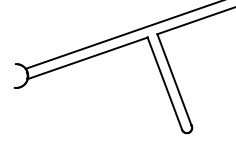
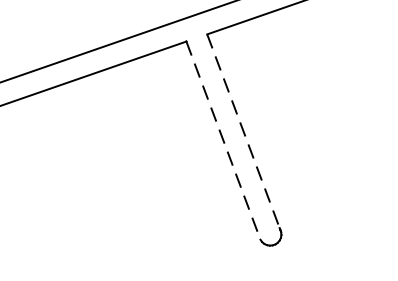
line: (174, 80) -> (243, 133), solid -> dashed
line: (164, 83) -> (222, 139), solid -> dashed

